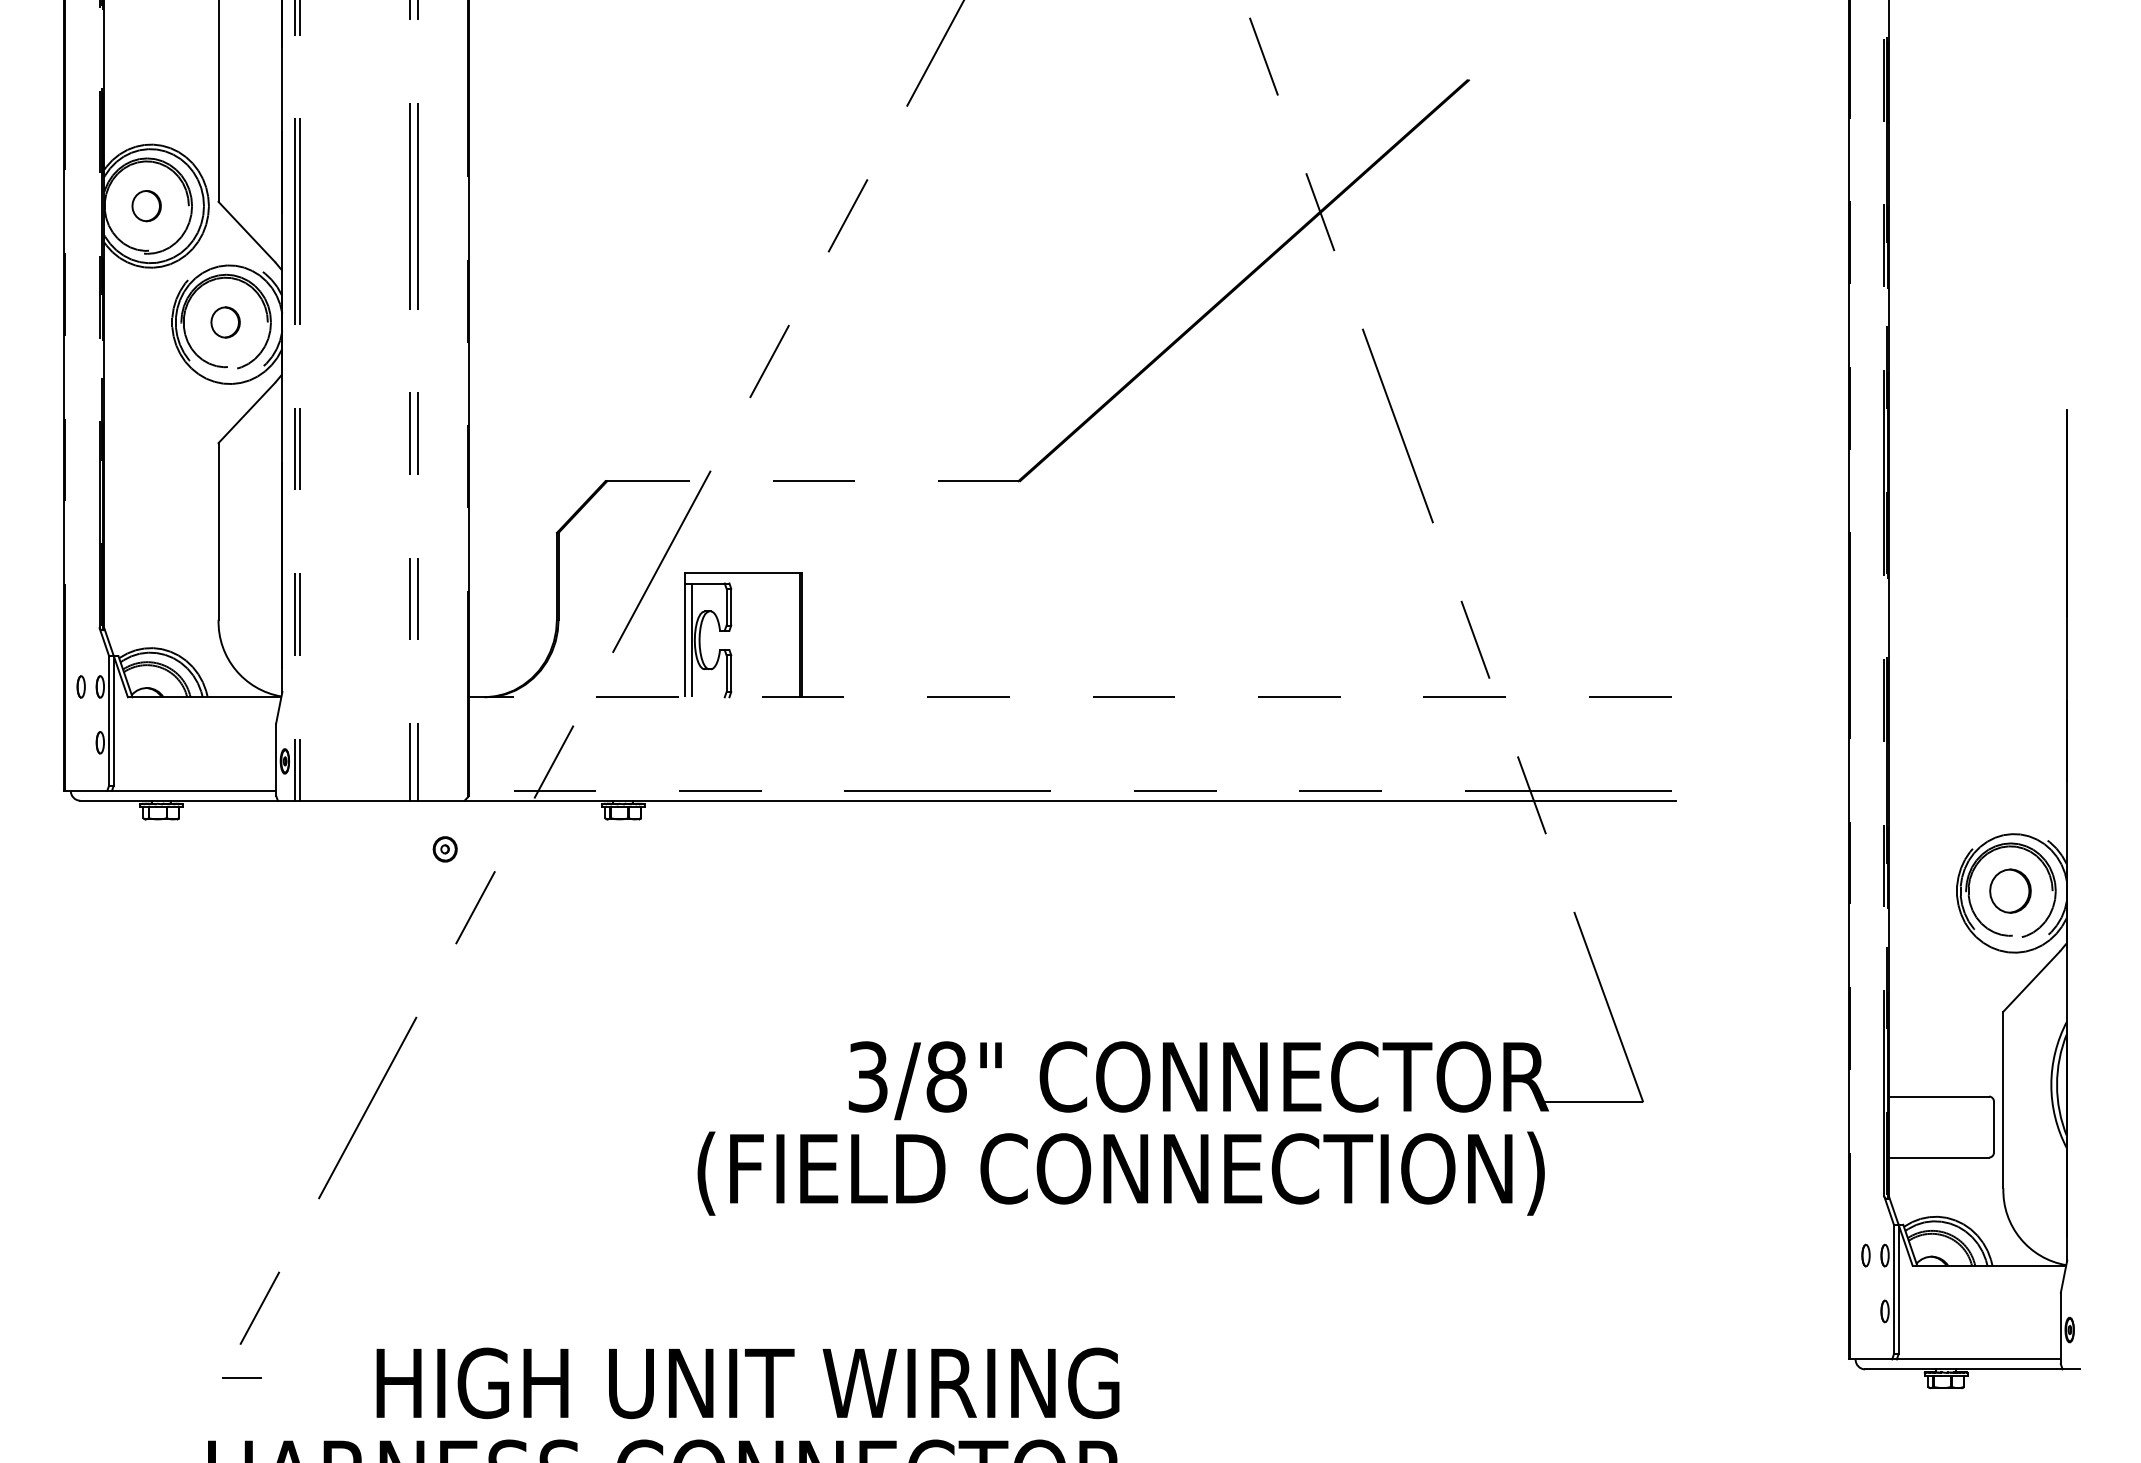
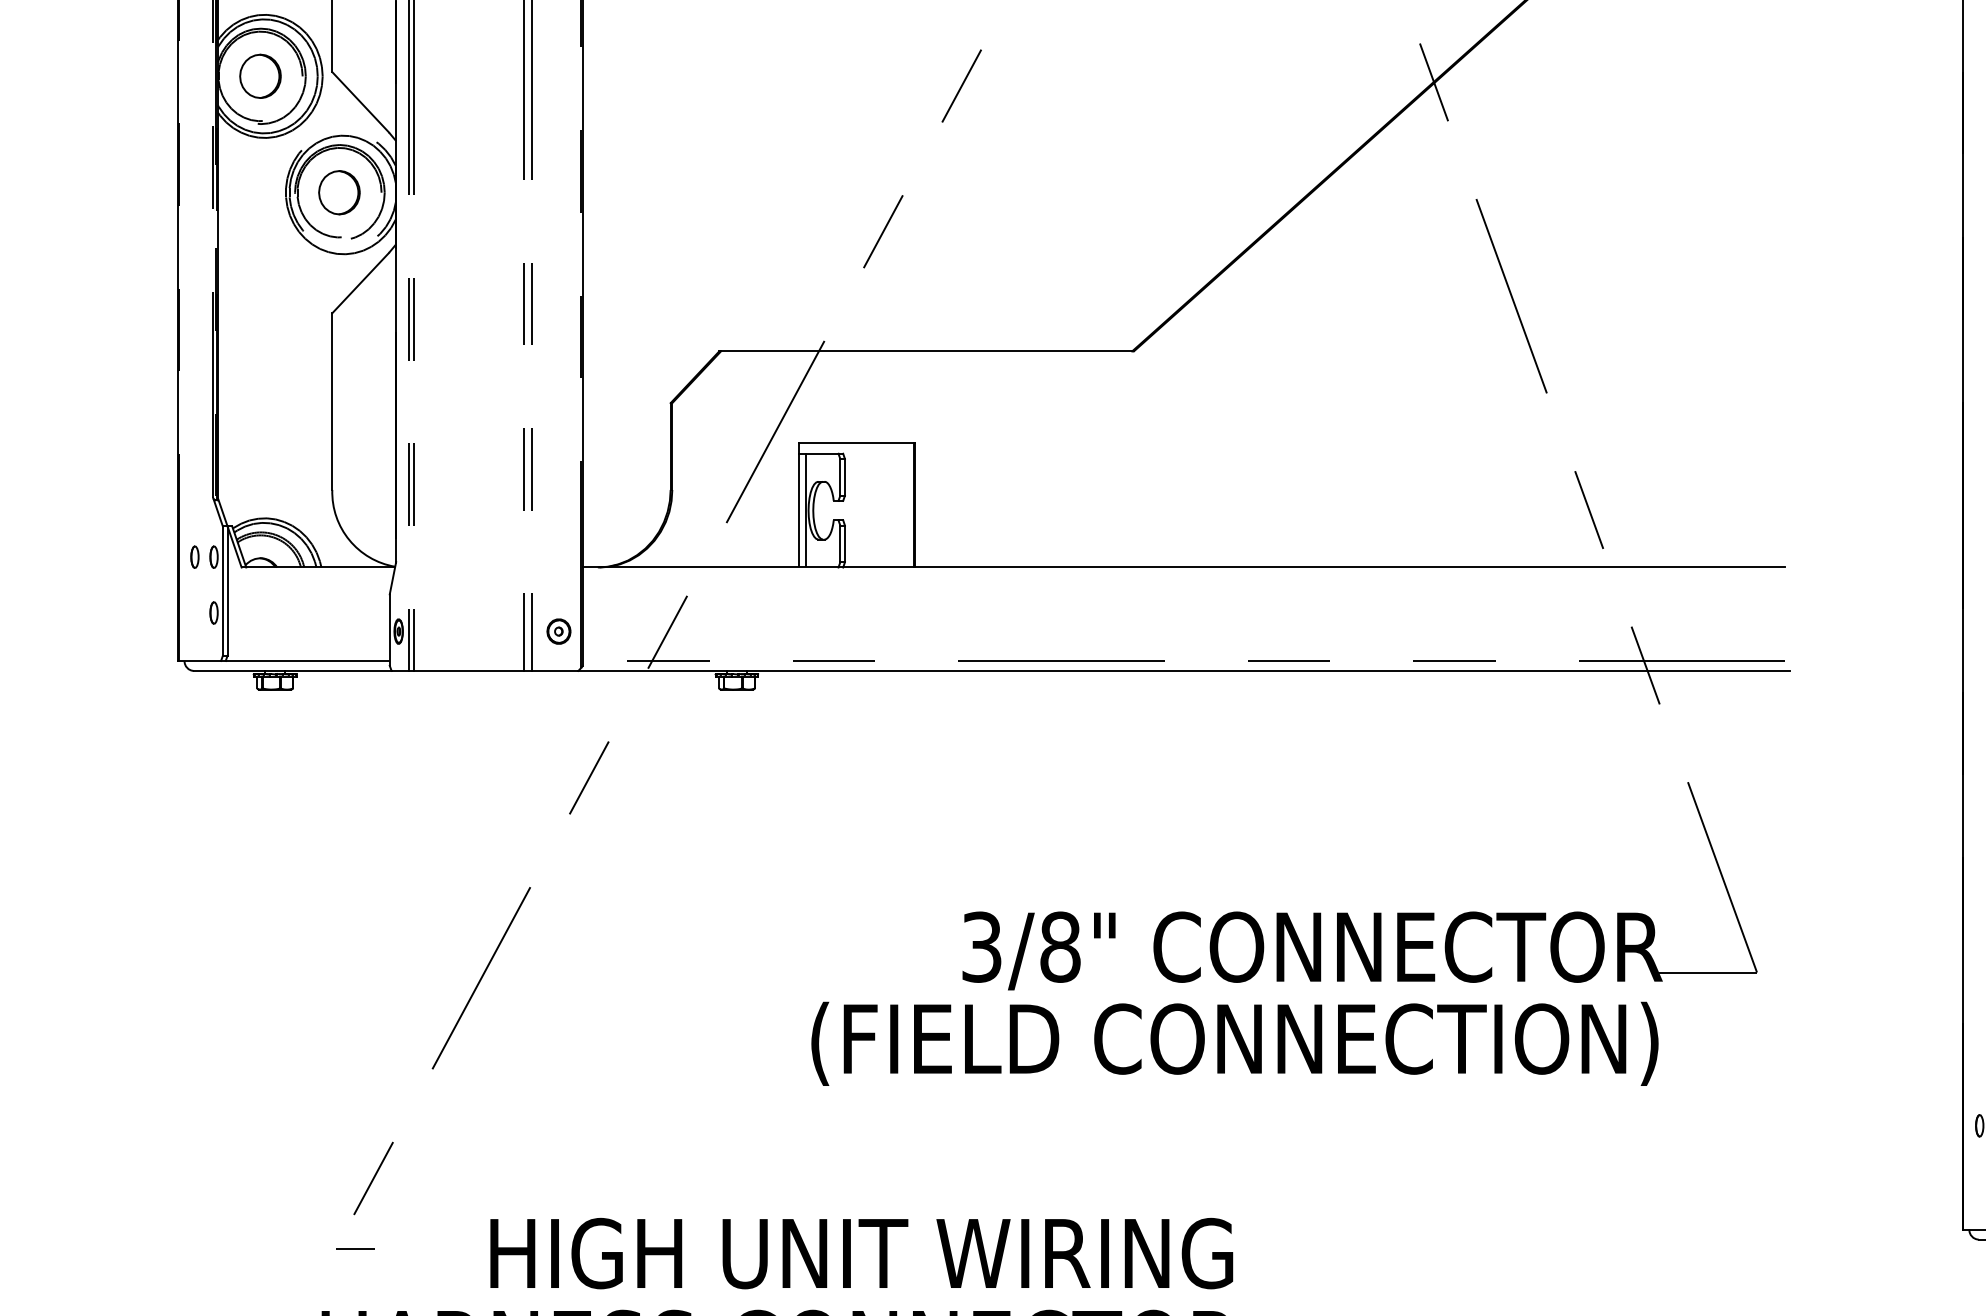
part: (146, 205) -> (260, 75), size x1.43
part: (225, 322) -> (339, 192), size x1.43
line: (814, 481) -> (928, 351), dashed -> solid
line: (1069, 697) -> (1183, 567), dashed -> solid
part: (444, 849) -> (558, 631), moved

